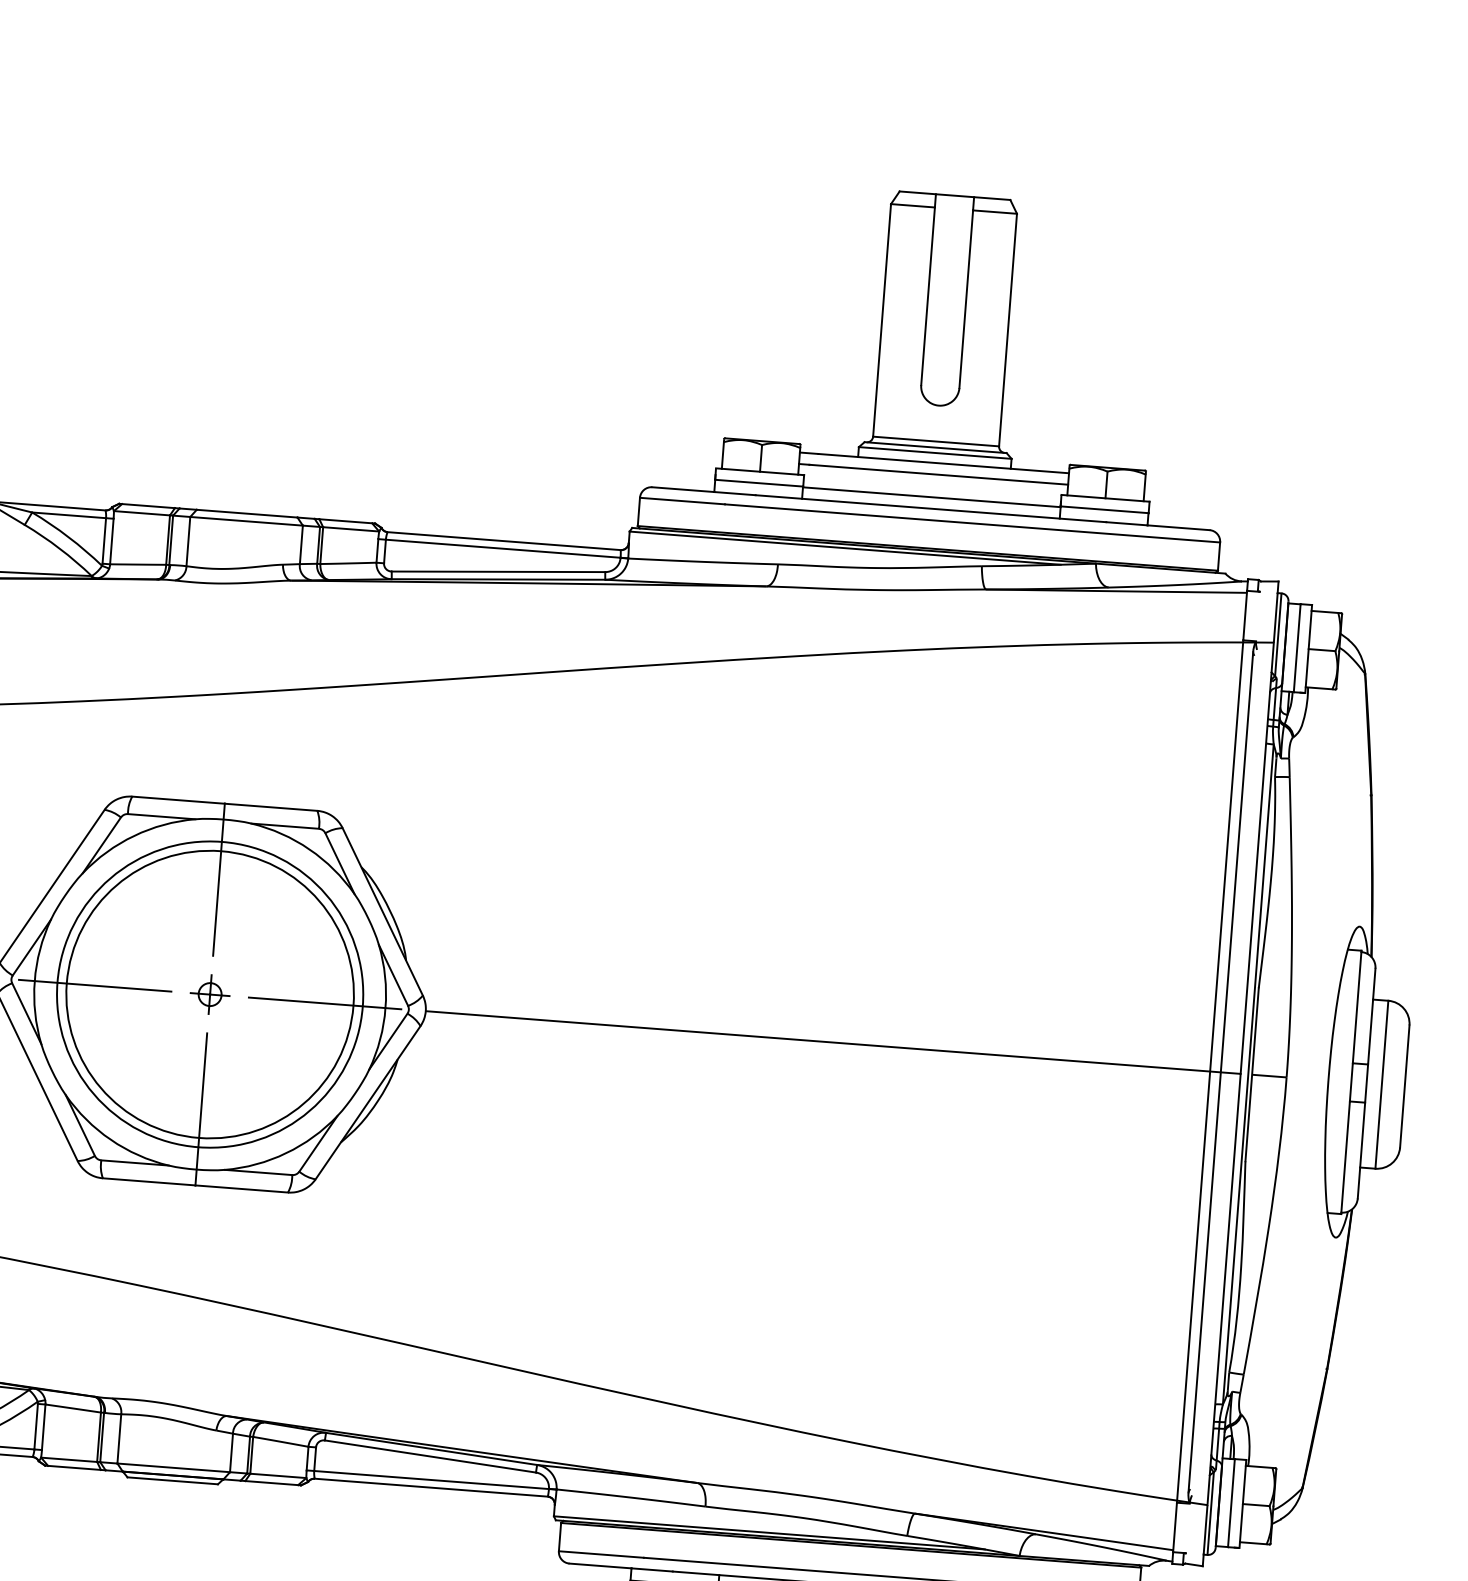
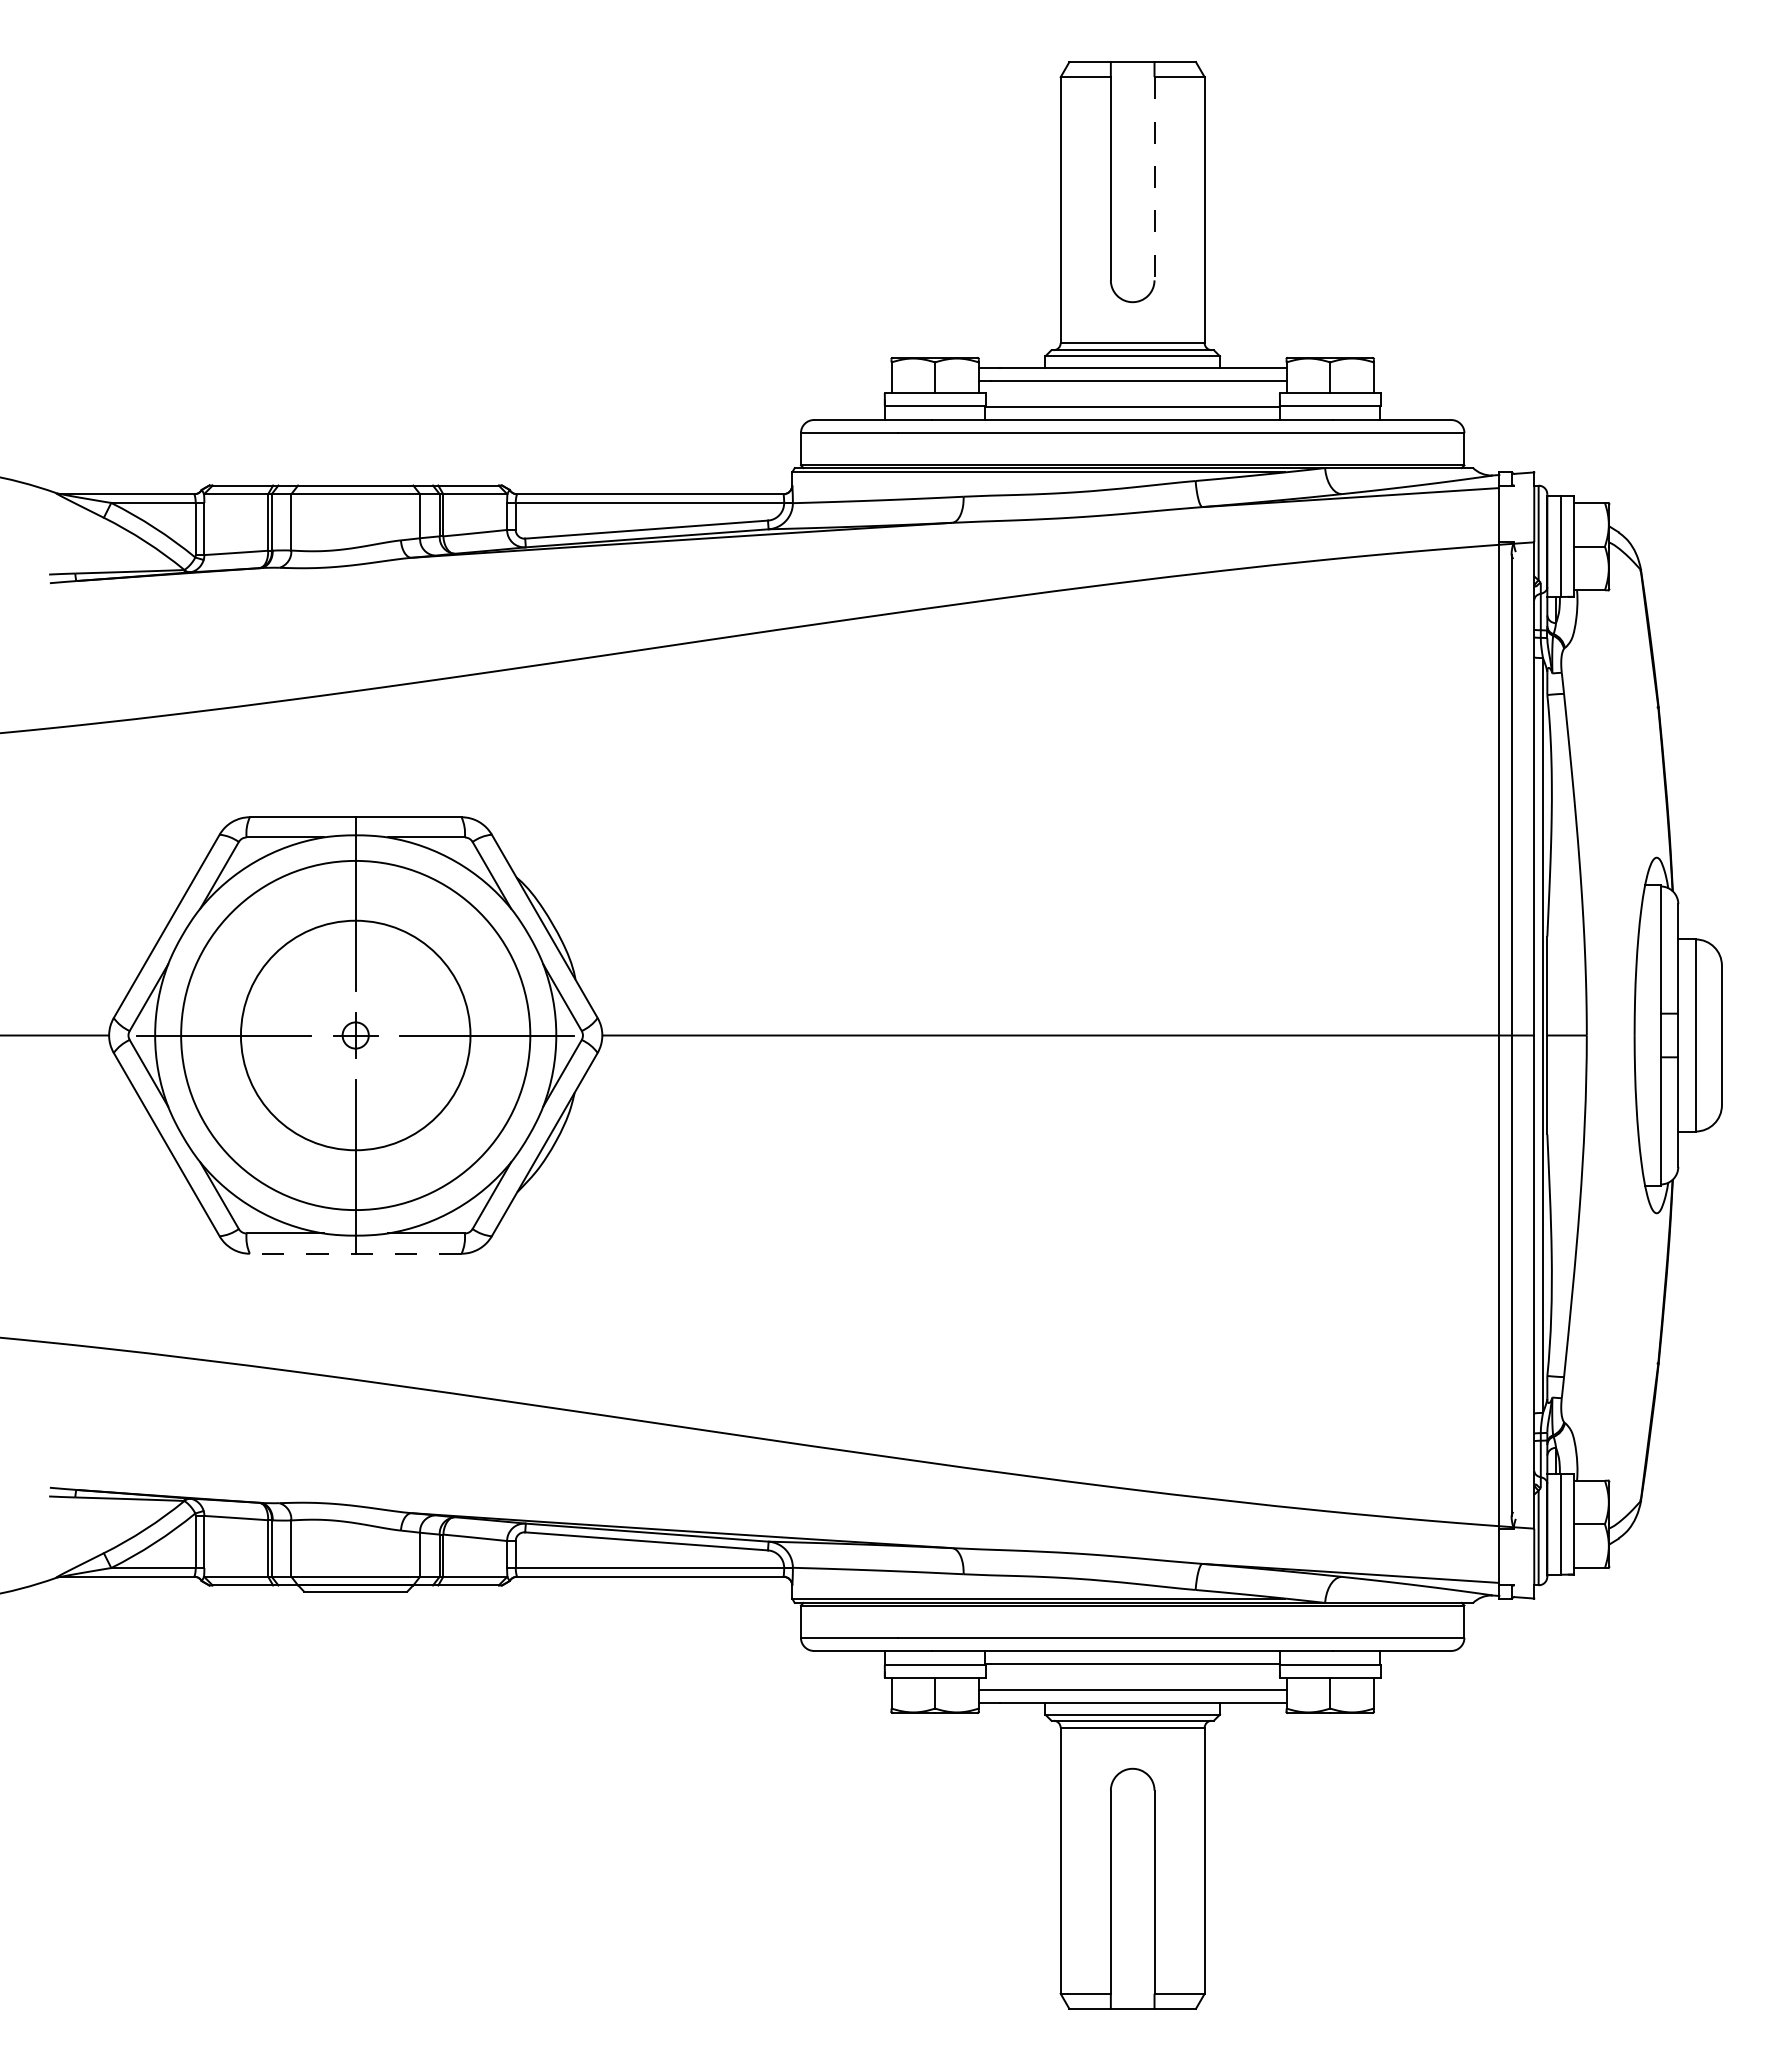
line: (966, 298) -> (1154, 178), solid -> dashed
circle: (209, 994) -> (355, 1035), size x0.7
line: (195, 1185) -> (355, 1253), solid -> dashed

